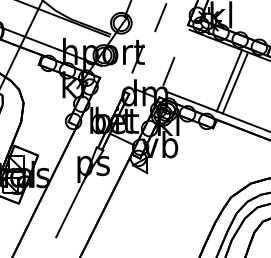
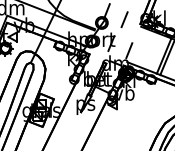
line: (70, 208) -> (72, 129), removed

